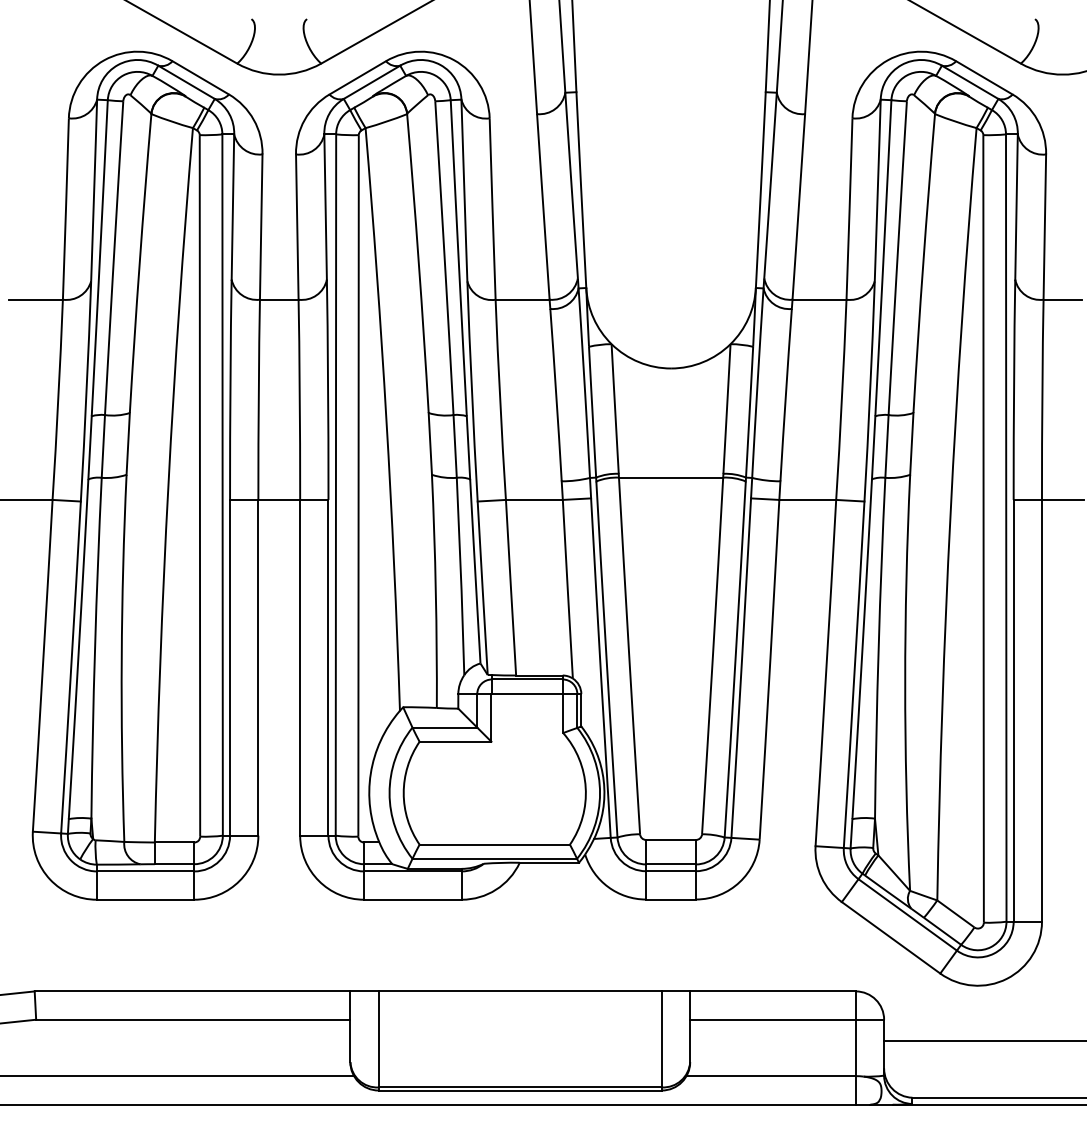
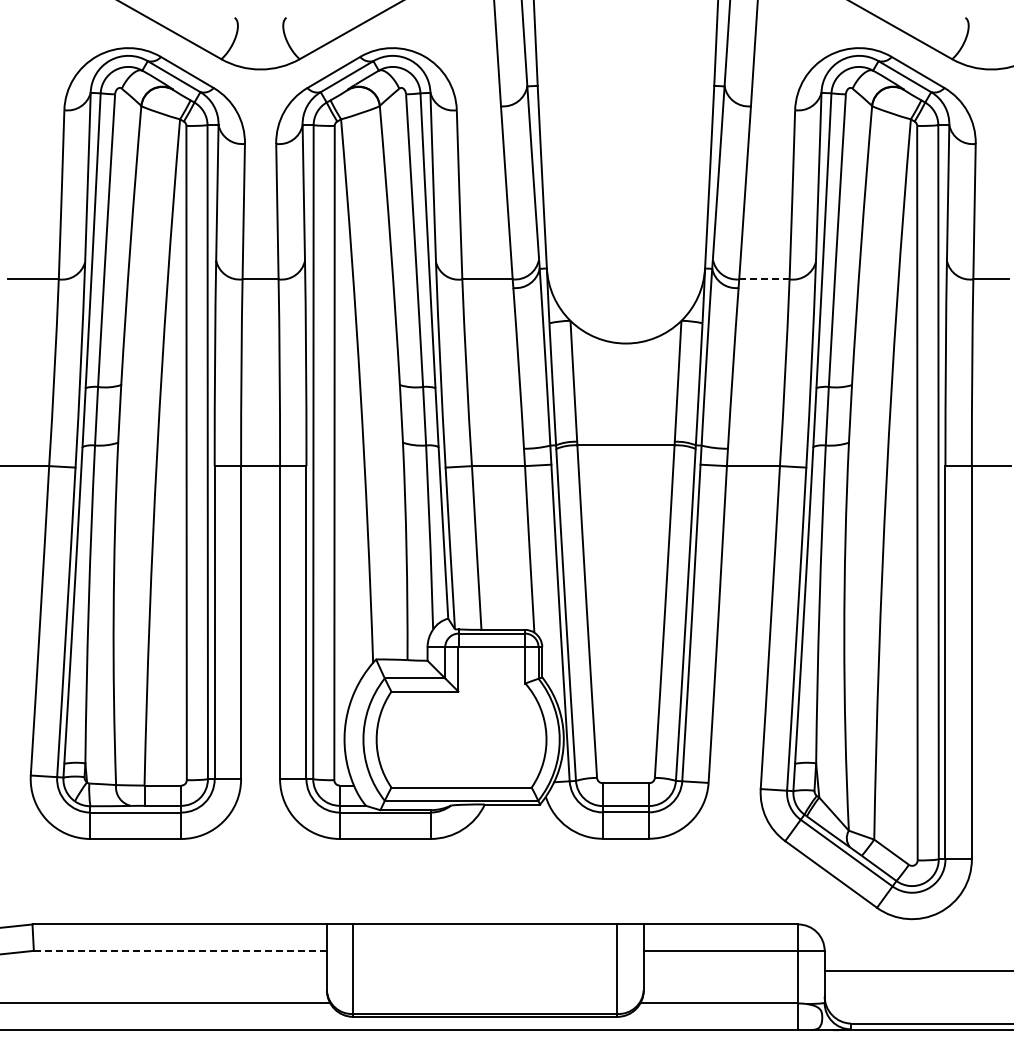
line: (818, 299) -> (763, 279), solid -> dashed
line: (193, 1019) -> (180, 950), solid -> dashed

